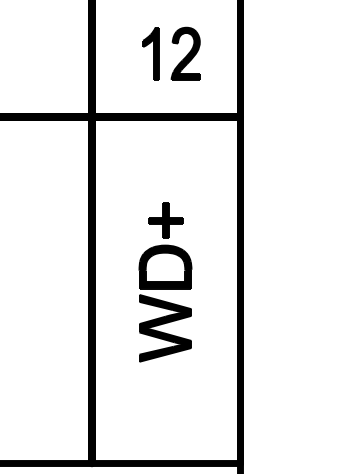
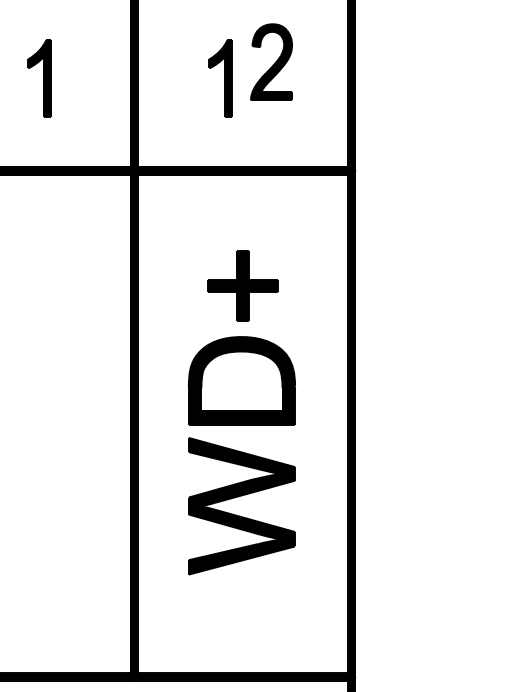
part: (26, 53) -> (38, 77), added
part: (185, 53) -> (271, 61), moved
part: (165, 282) -> (241, 412), size x1.4

